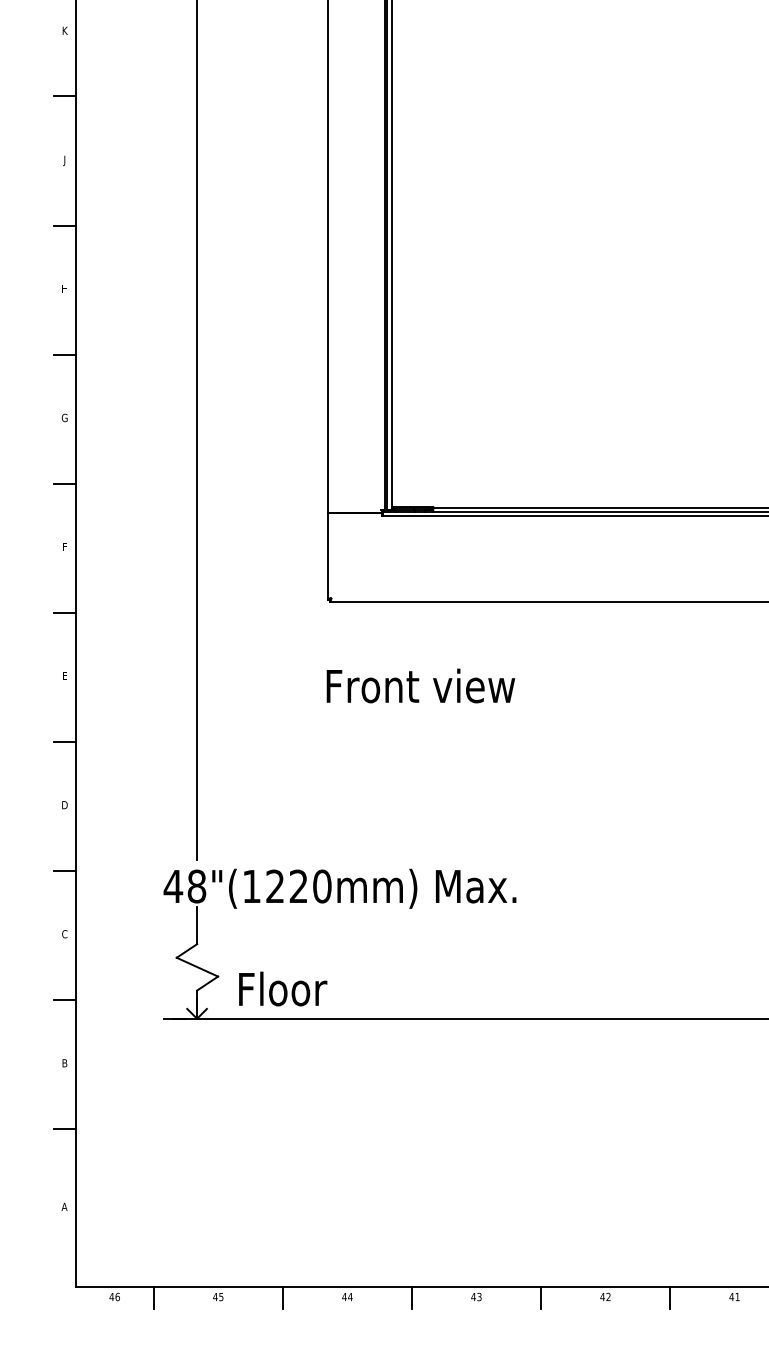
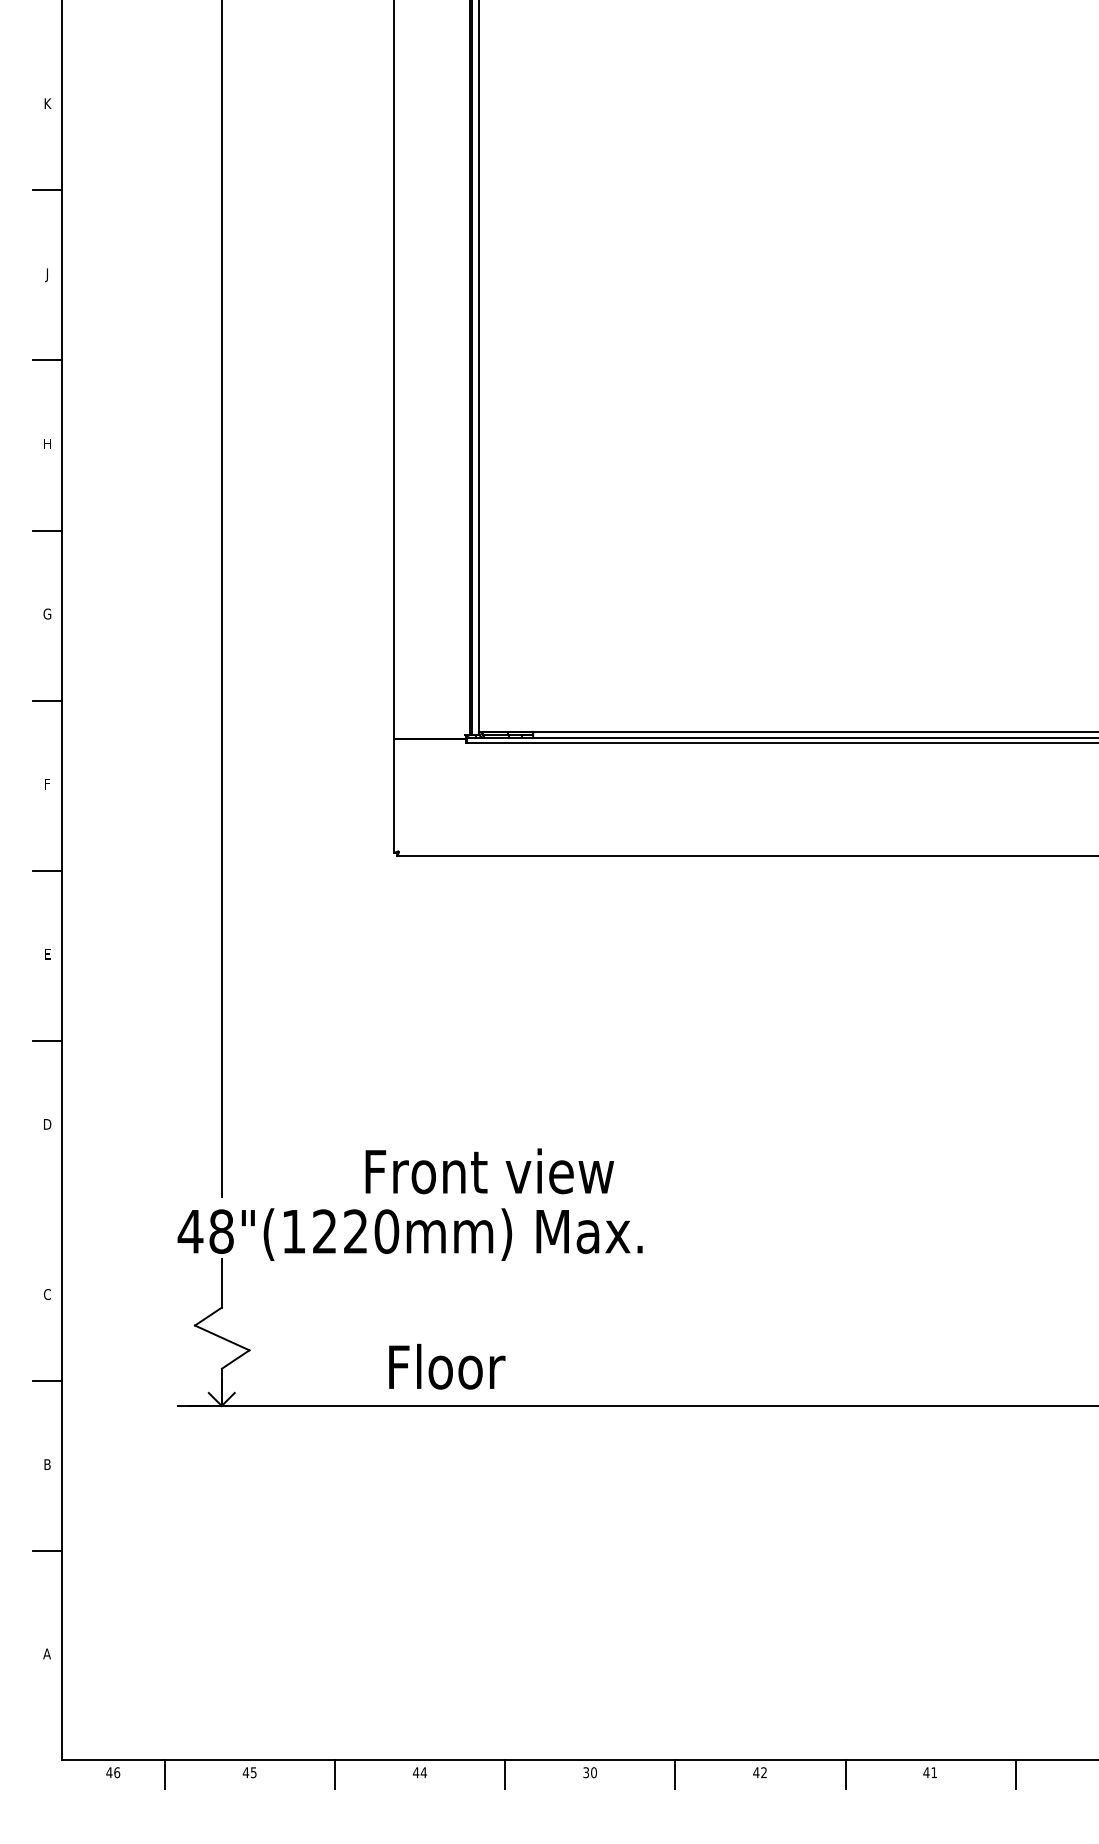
text: (420, 686) -> (489, 1171), moved
line: (64, 870) -> (47, 1210), removed
text: (283, 988) -> (447, 1366), moved
text: (476, 1296) -> (590, 1772), 43 -> 30

